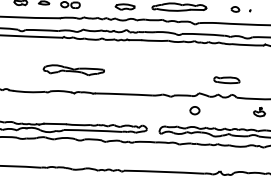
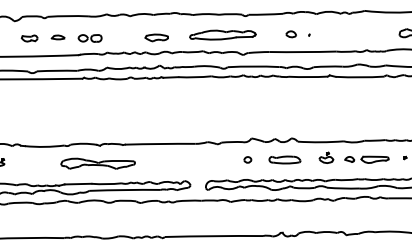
part: (73, 70) -> (97, 163), moved
part: (226, 79) -> (284, 159), moved
part: (194, 110) -> (247, 159), size x0.62

